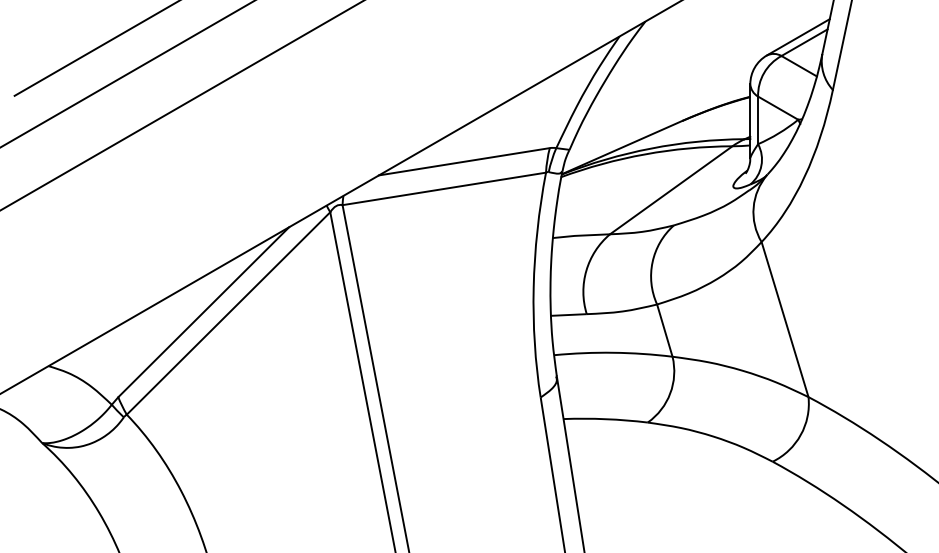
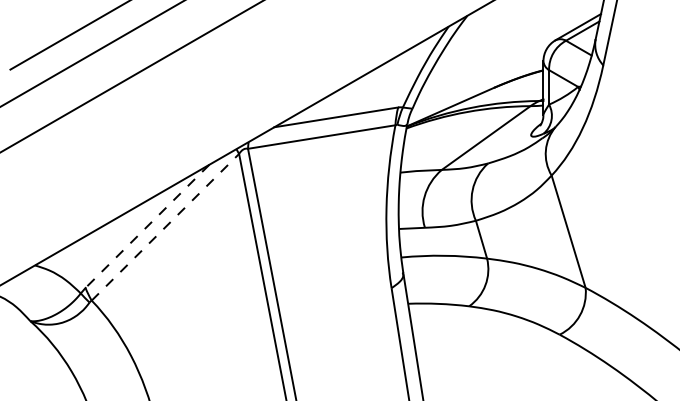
line: (203, 312) -> (147, 226), solid -> dashed
line: (228, 313) -> (165, 227), solid -> dashed

